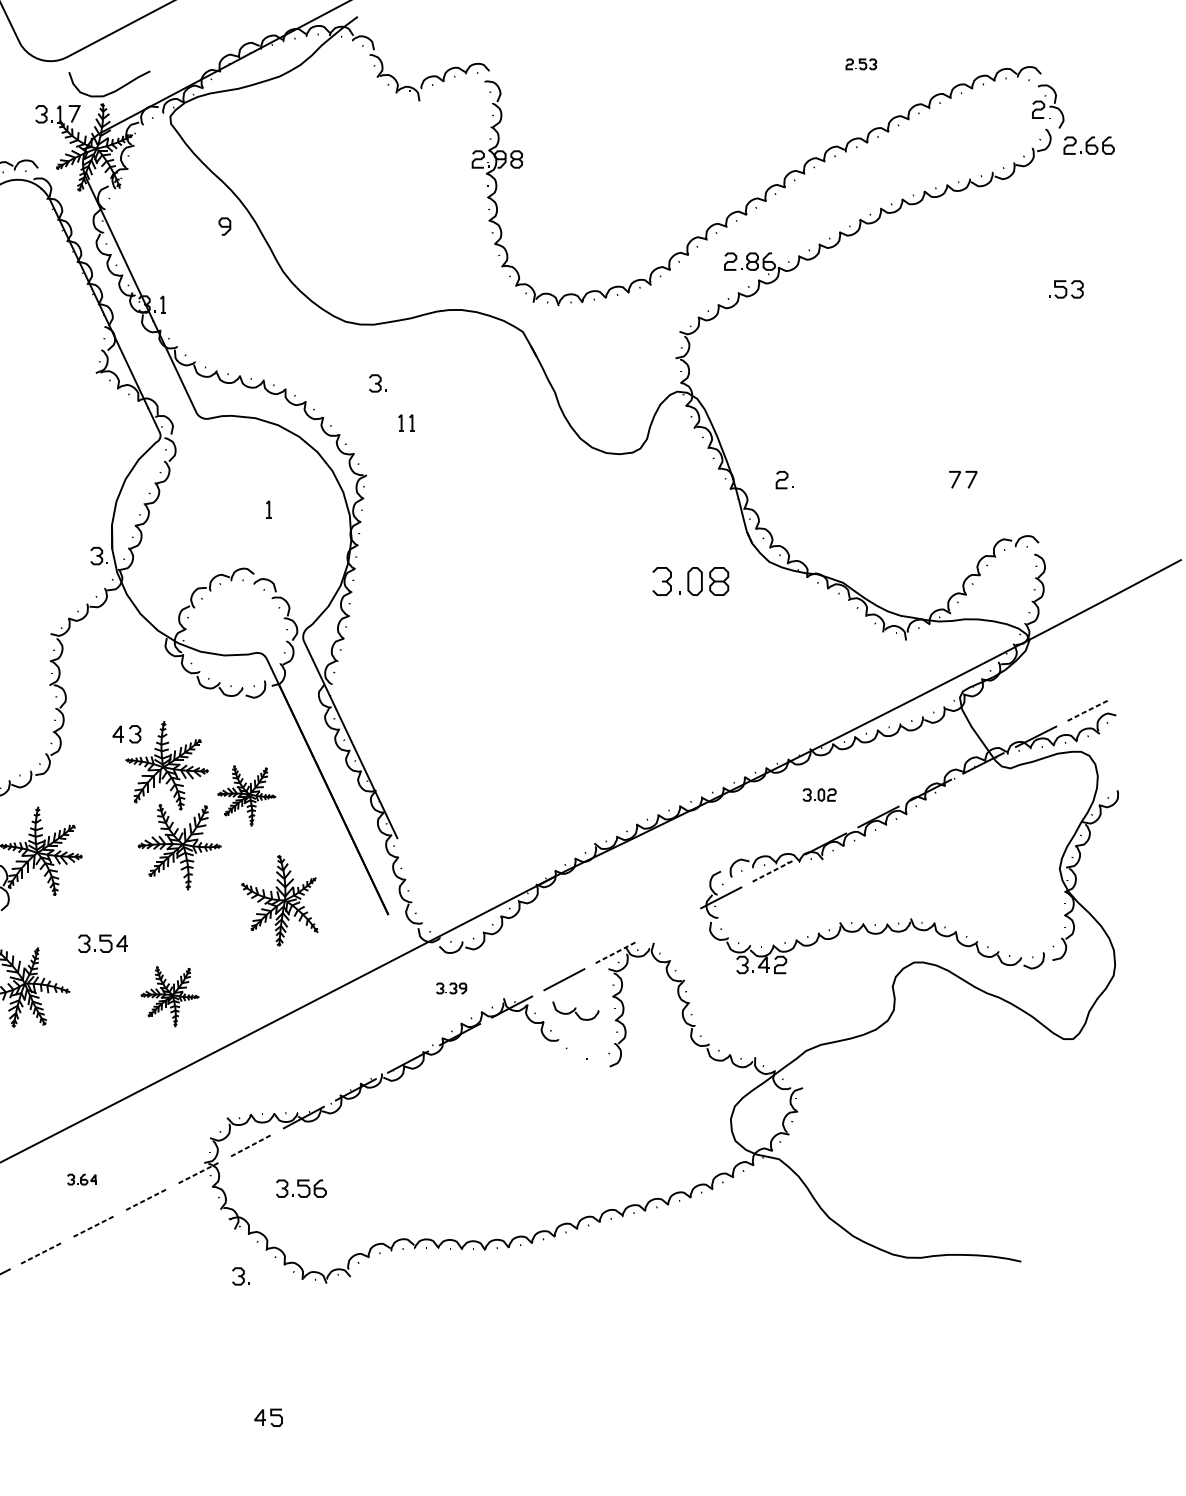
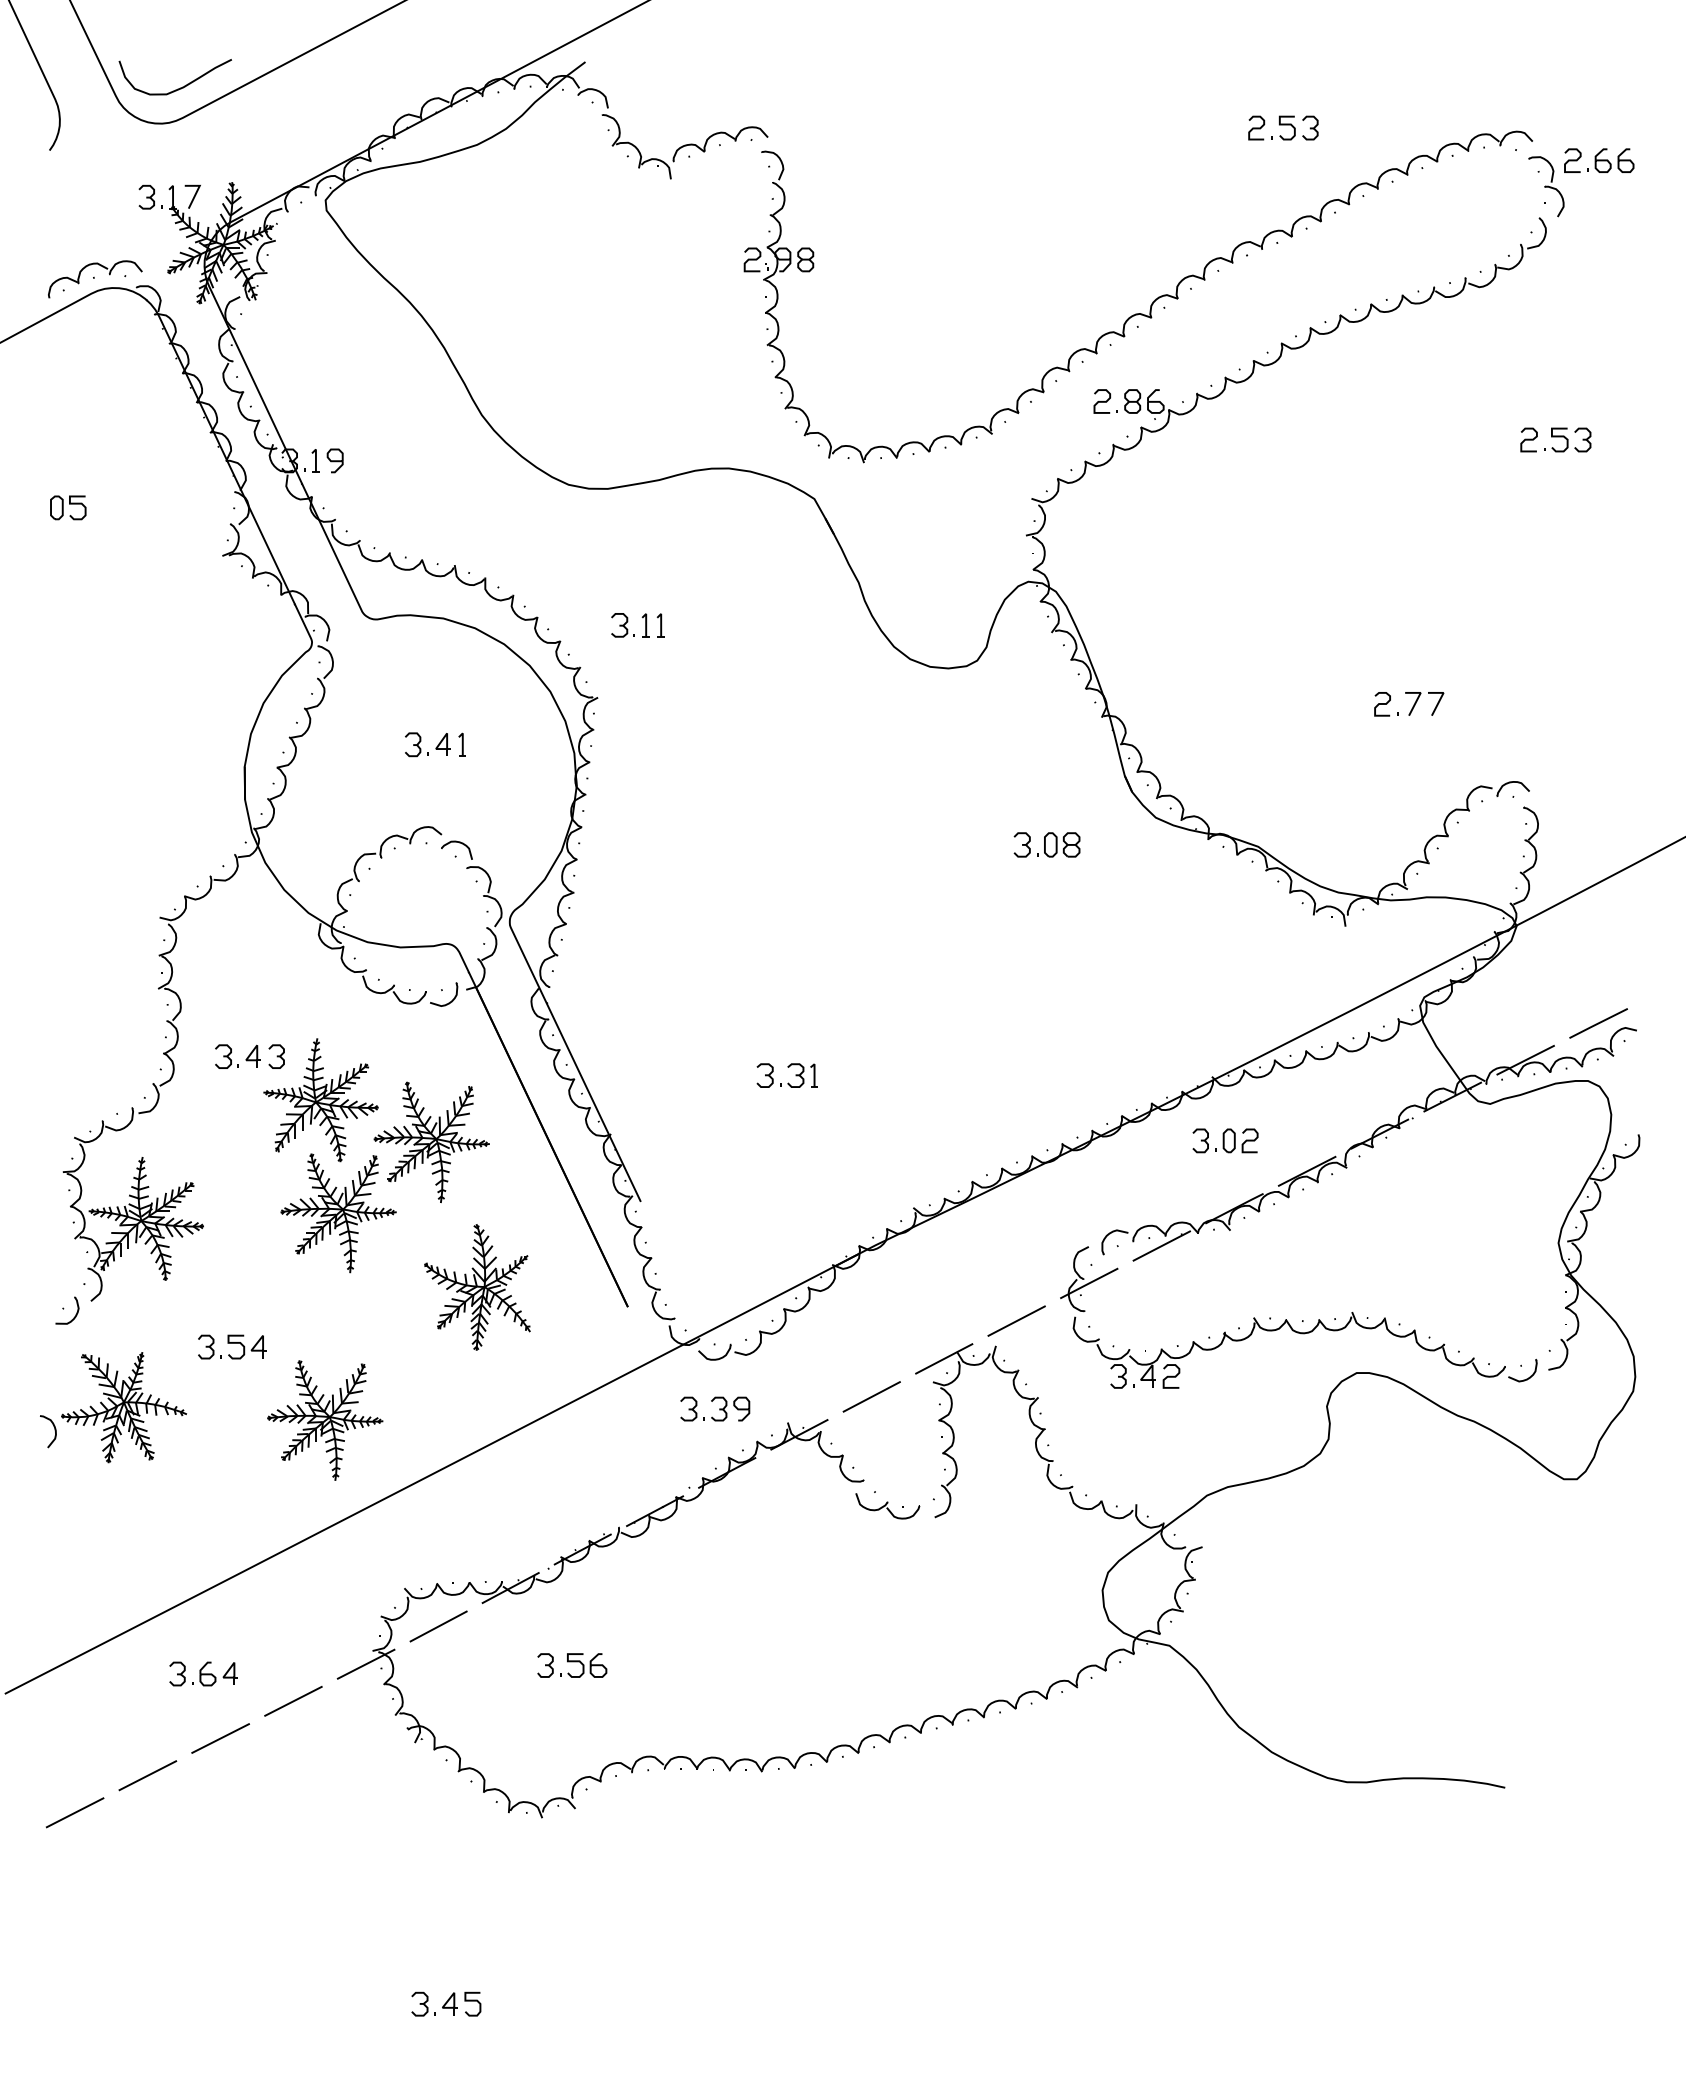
part: (861, 63) -> (1283, 127), size x1.67
curve: (111, 92) -> (177, 88), moved
curve: (1038, 109) -> (1528, 439), moved
part: (1089, 145) -> (1599, 160), moved
part: (224, 226) -> (334, 460), moved
part: (377, 383) -> (622, 625), moved
part: (784, 480) -> (1386, 704), moved
part: (239, 506) -> (421, 741), added
part: (98, 555) -> (226, 1056), moved
part: (690, 581) -> (1046, 844), size x0.62
line: (1088, 710) -> (1598, 1023), dashed -> solid
part: (504, 752) -> (788, 1082), added
part: (819, 794) -> (1225, 1140), size x1.43
part: (246, 795) -> (431, 1141), size x1.43
line: (773, 871) -> (1161, 1246), dashed -> solid
line: (668, 924) -> (1016, 1320), added
line: (616, 952) -> (944, 1358), dashed -> solid
part: (451, 988) -> (715, 1408), size x1.67
part: (170, 996) -> (325, 1420), size x1.43
part: (575, 1011) -> (887, 1506), moved
line: (251, 1145) -> (438, 1626), dashed -> solid
line: (200, 1172) -> (367, 1663), dashed -> solid
part: (82, 1179) -> (203, 1673), size x1.67
part: (301, 1188) -> (572, 1665), moved
line: (147, 1199) -> (293, 1701), dashed -> solid
line: (94, 1226) -> (220, 1738), dashed -> solid
line: (41, 1252) -> (147, 1775), dashed -> solid
part: (240, 1275) -> (423, 2003), moved

